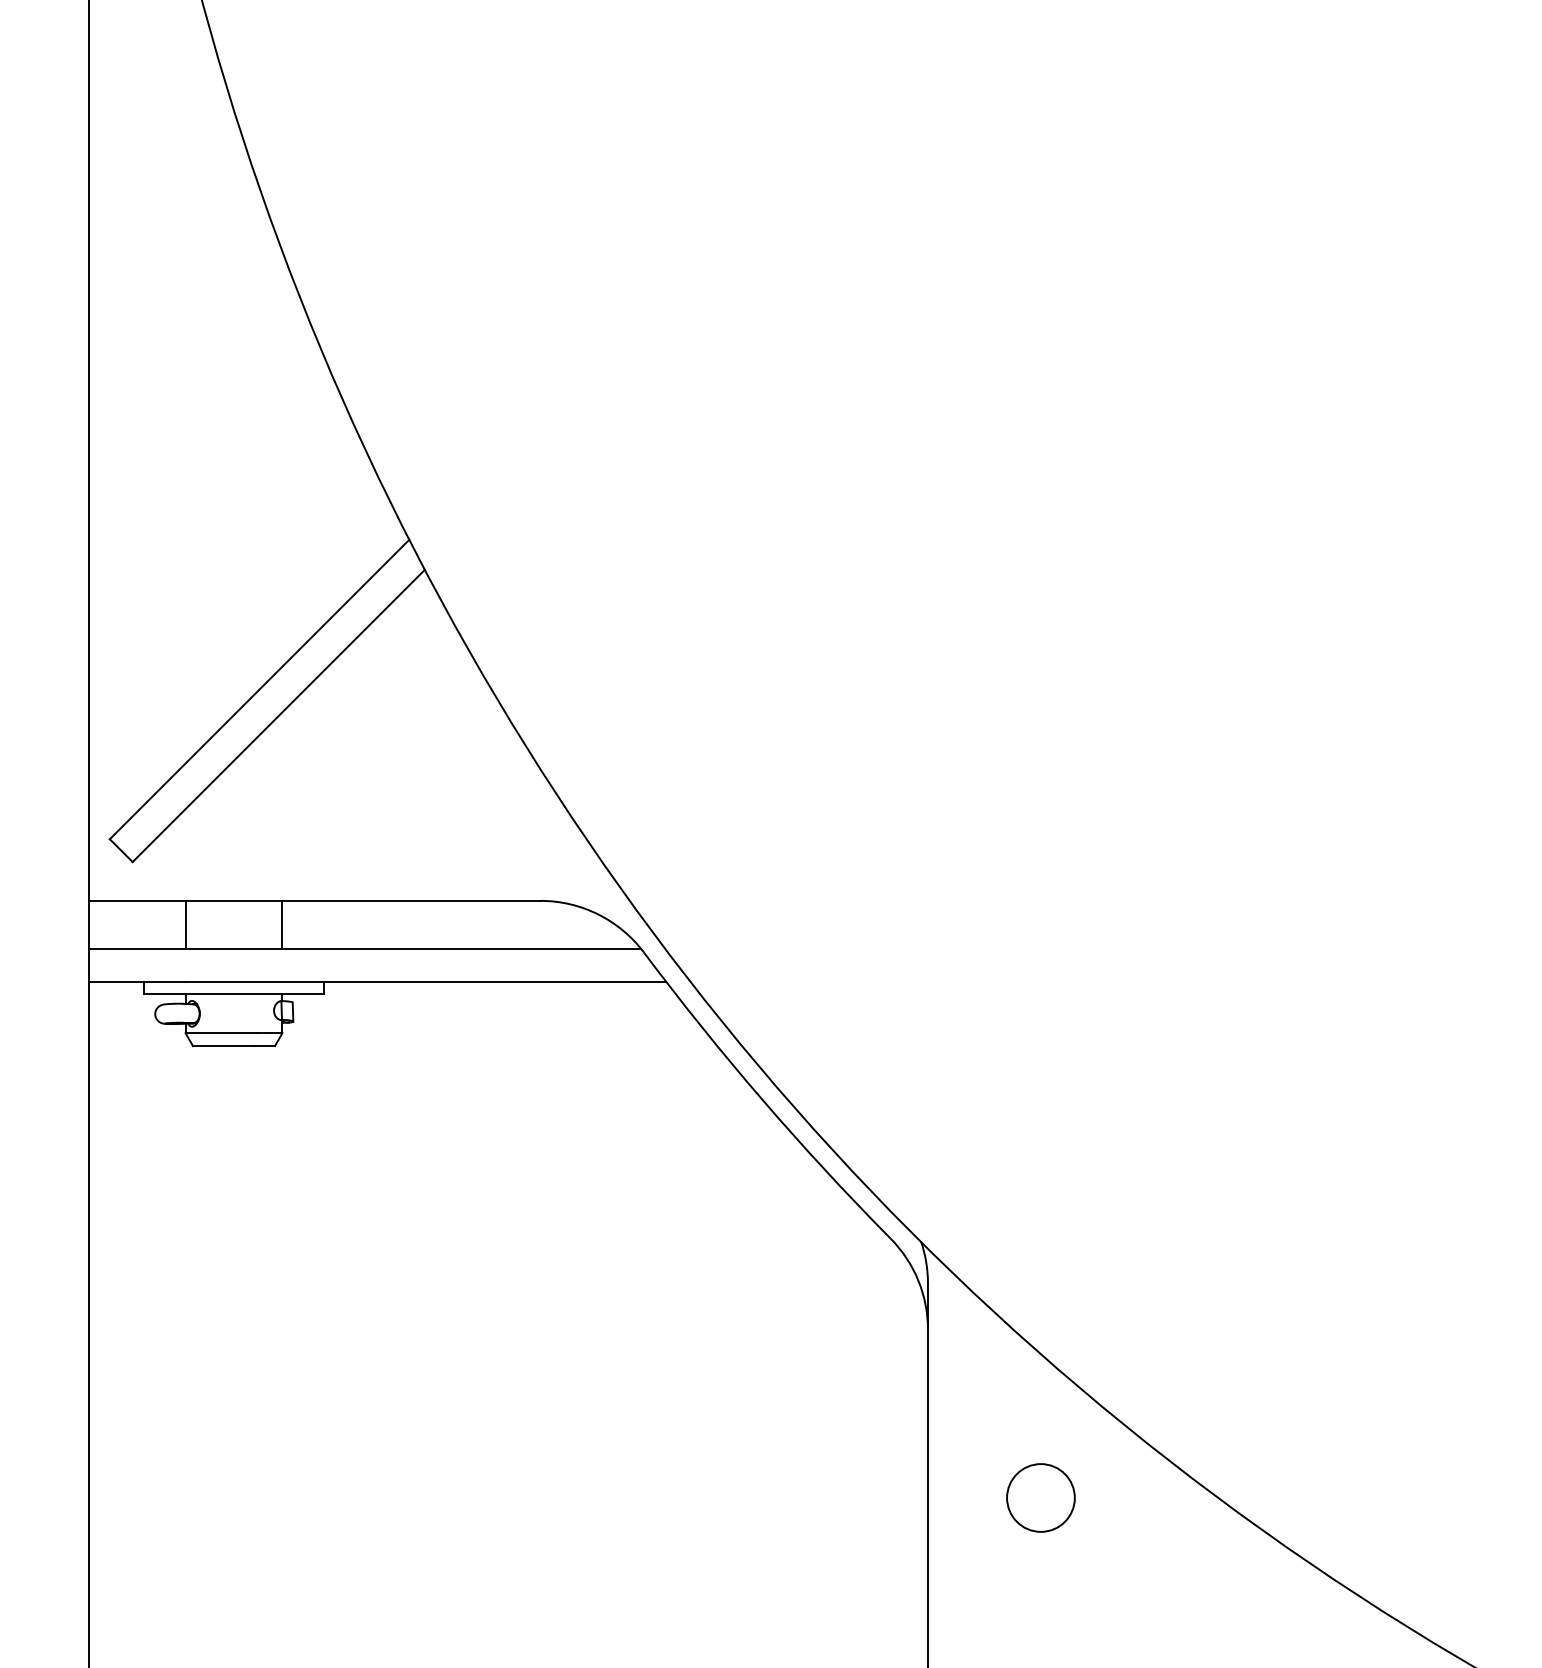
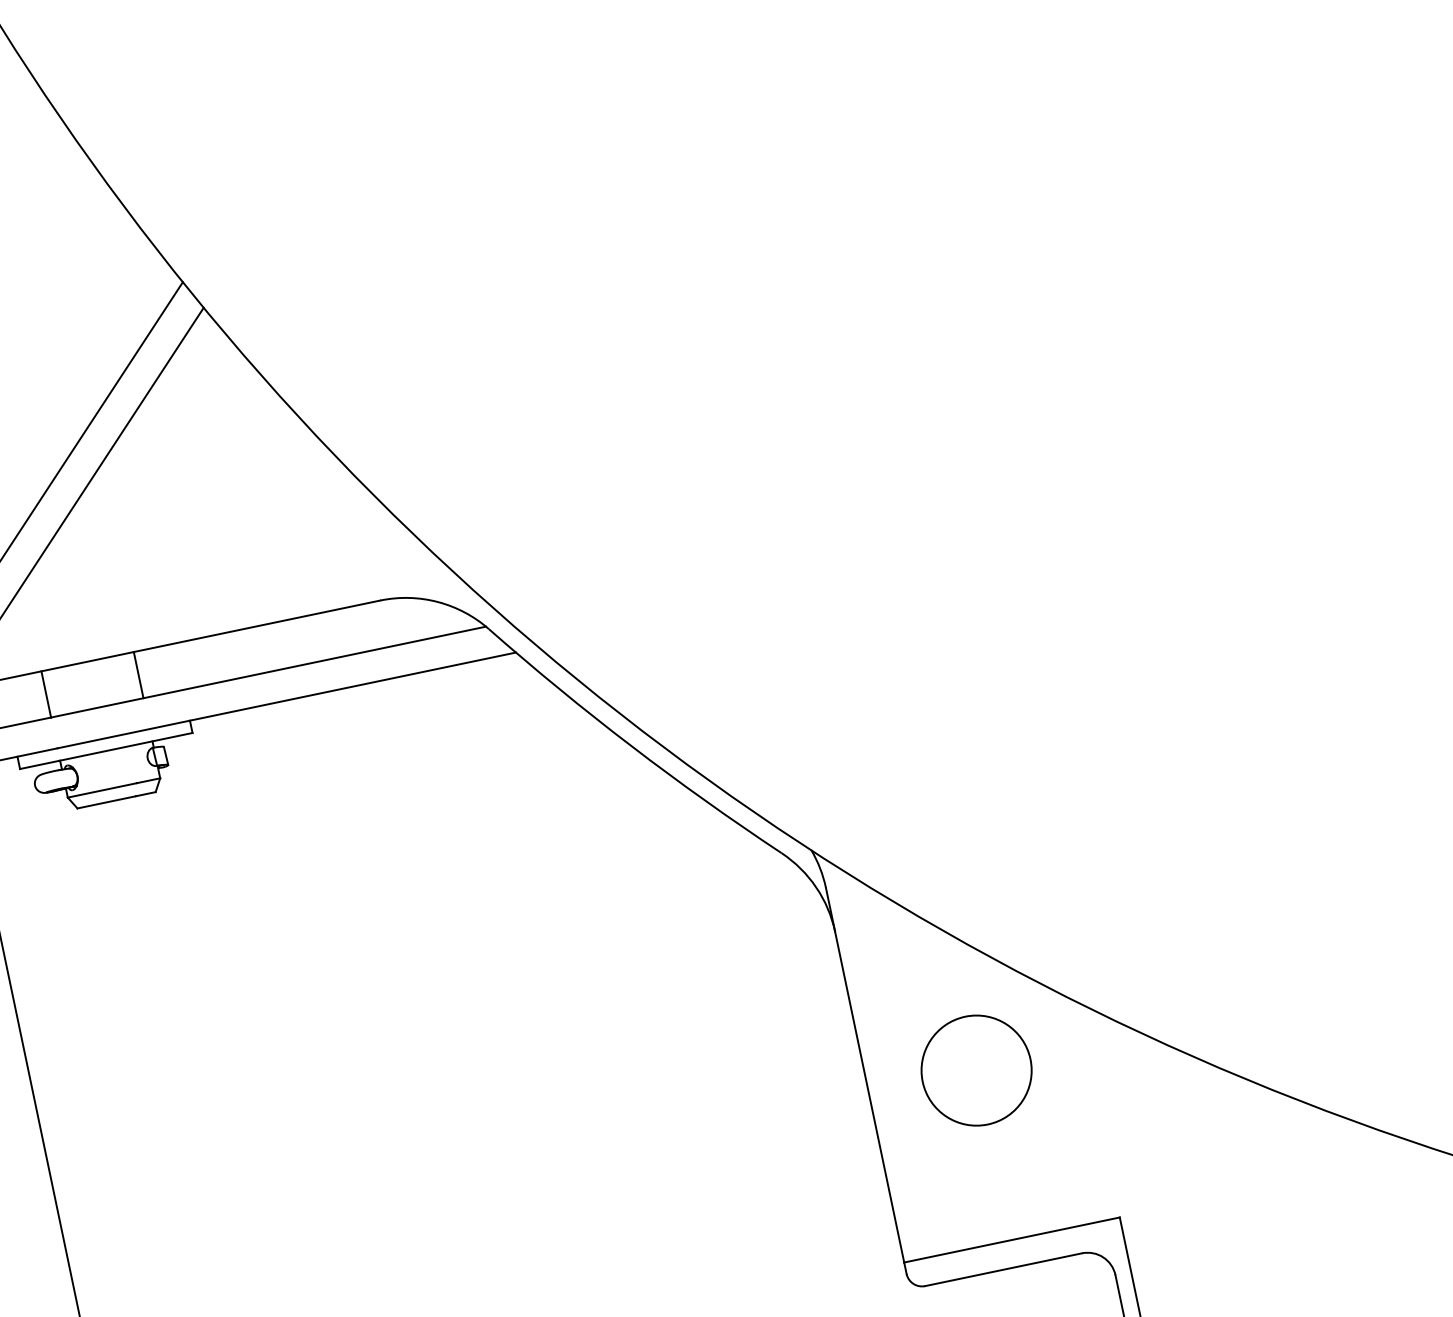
circle: (1040, 1497) -> (976, 1070), size x1.67

